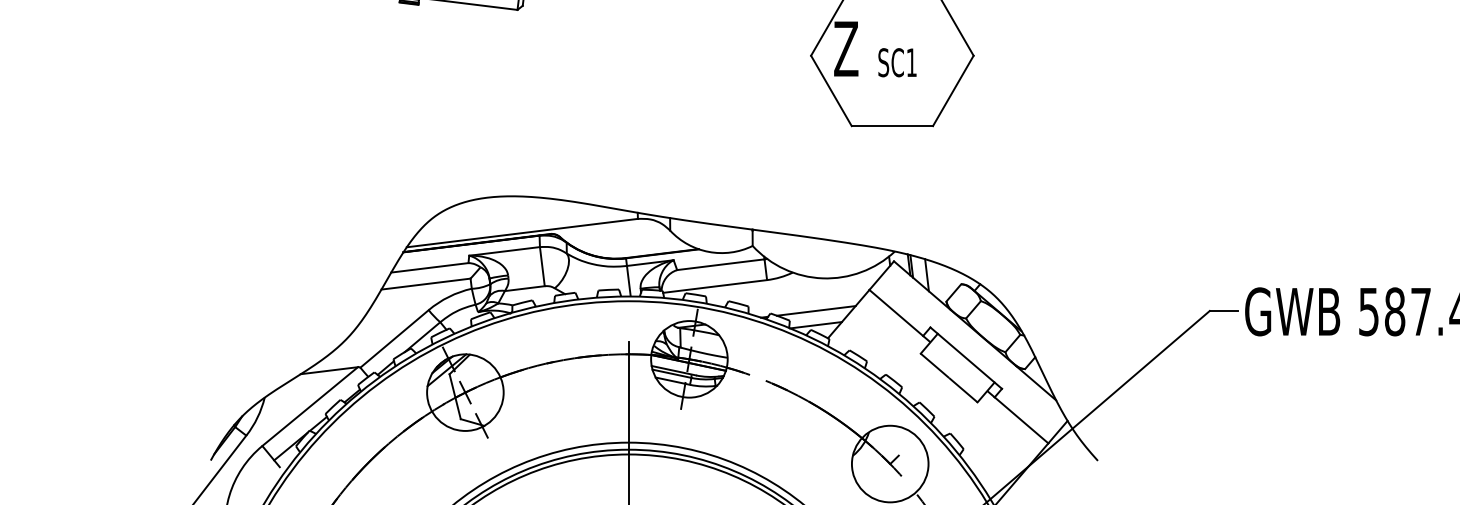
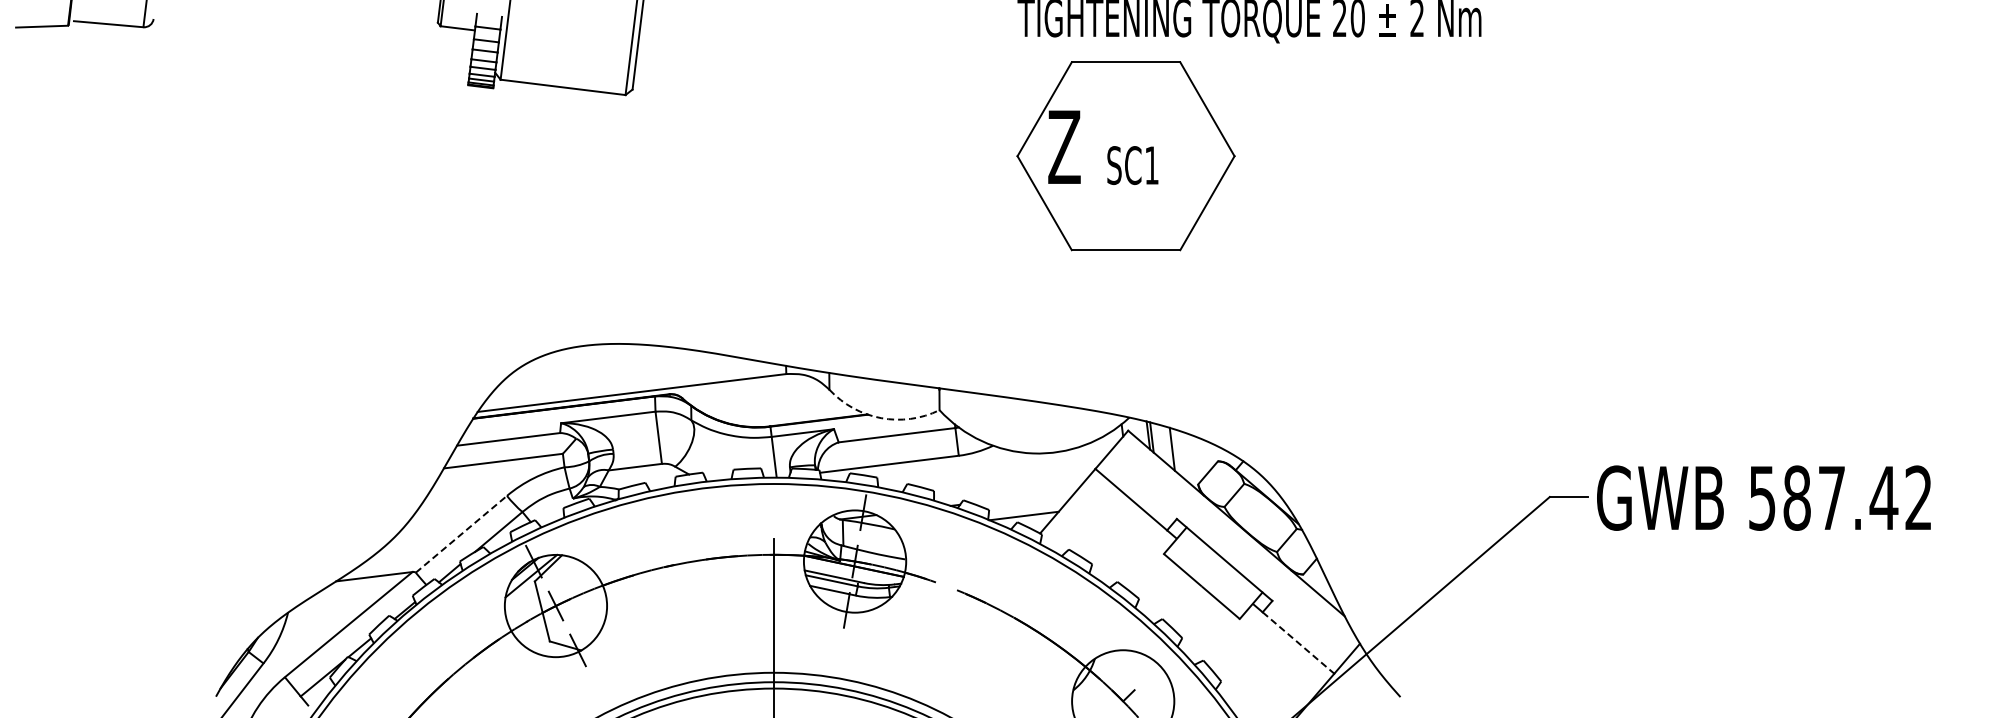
arc: (709, 252) -> (881, 418), solid -> dashed
line: (816, 310) -> (1024, 496), removed
line: (394, 339) -> (461, 534), solid -> dashed
line: (1021, 420) -> (1298, 643), solid -> dashed

